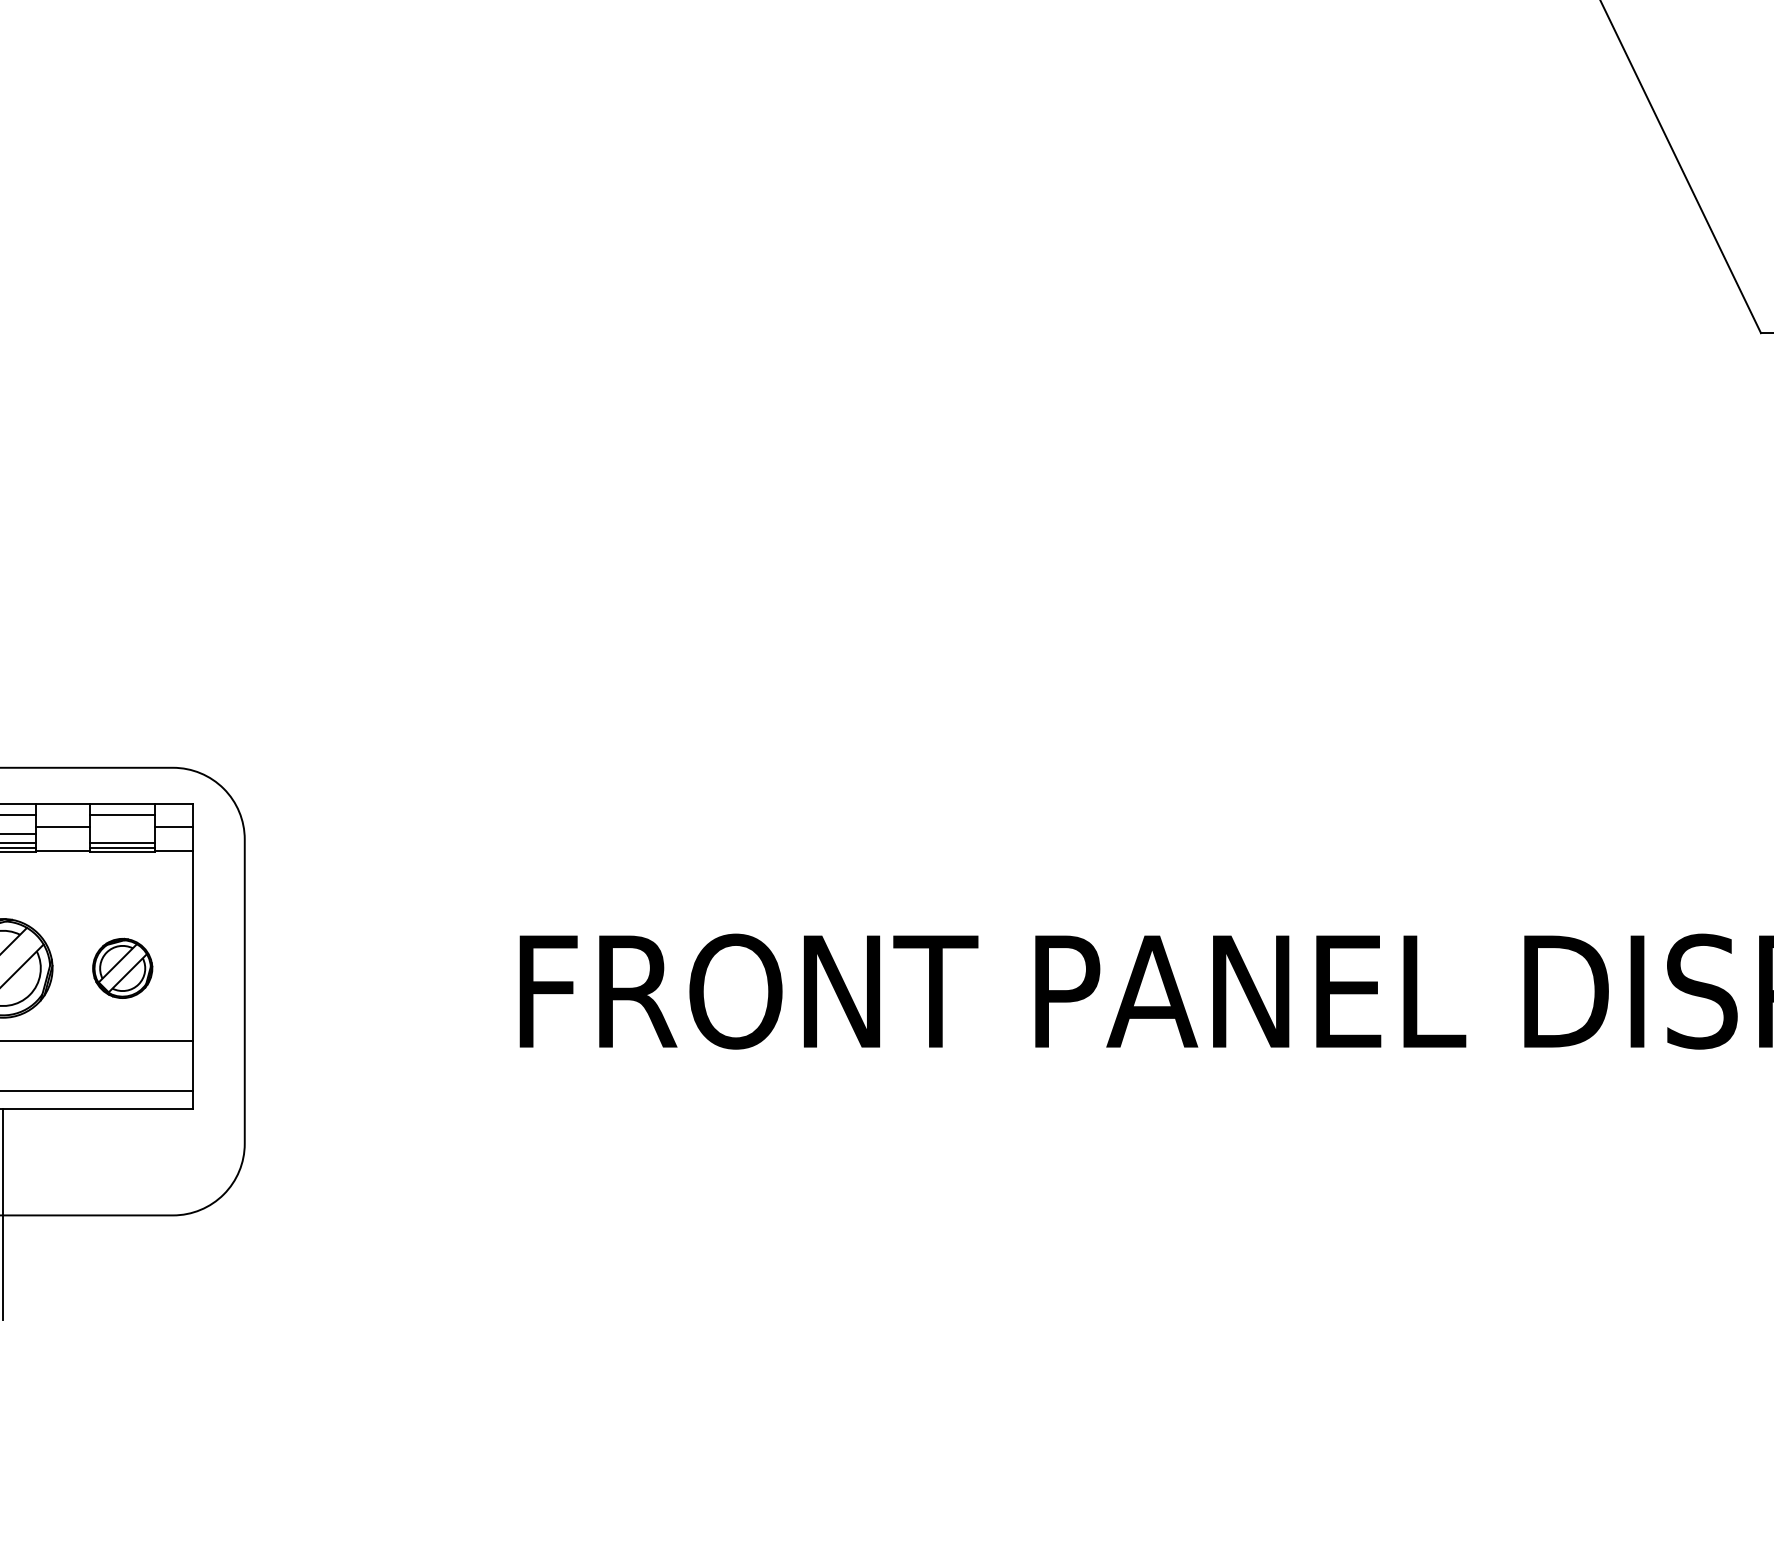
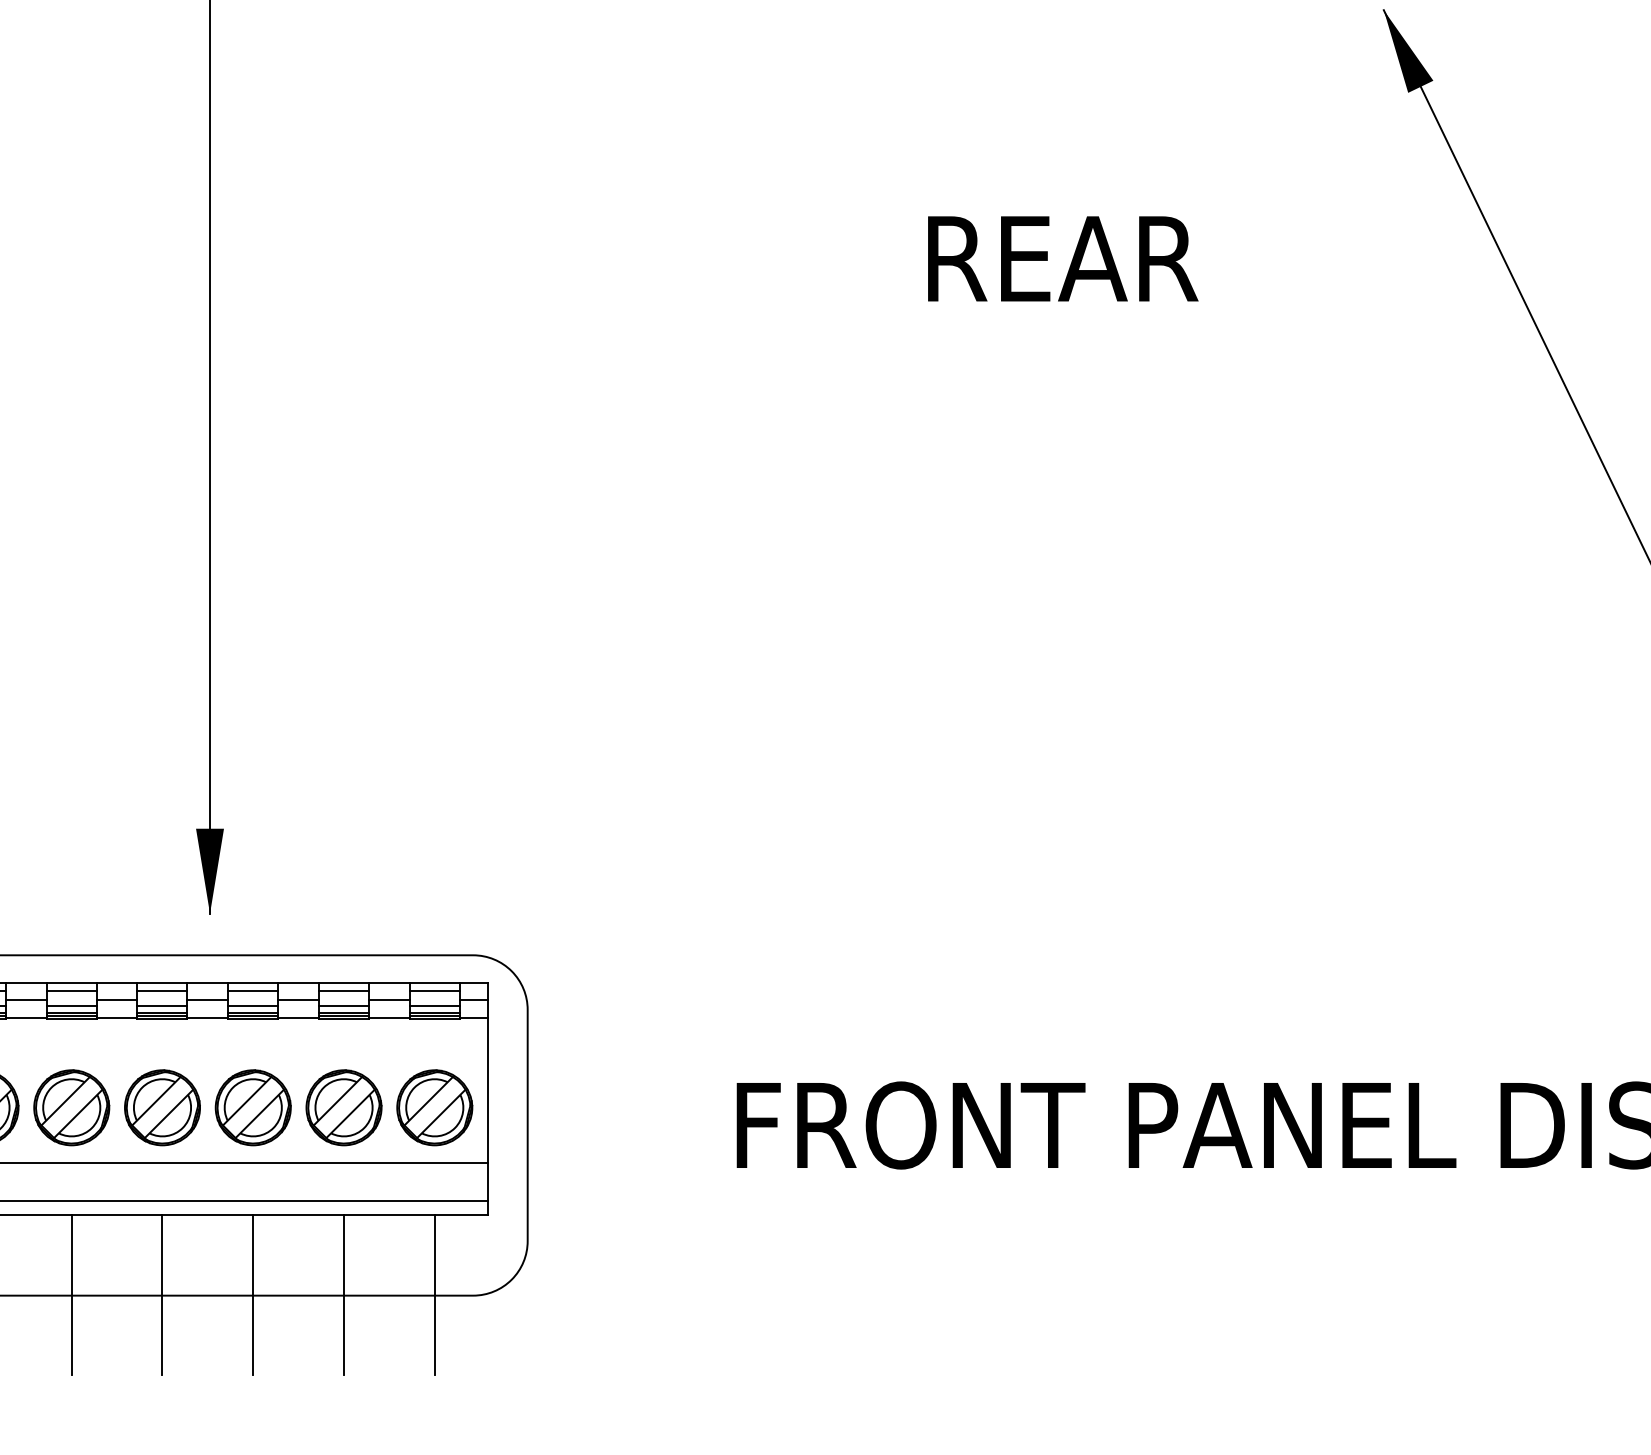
line: (122, 833) -> (434, 1005), added
part: (122, 967) -> (434, 1107), size x1.67
line: (122, 1213) -> (434, 1294), added

